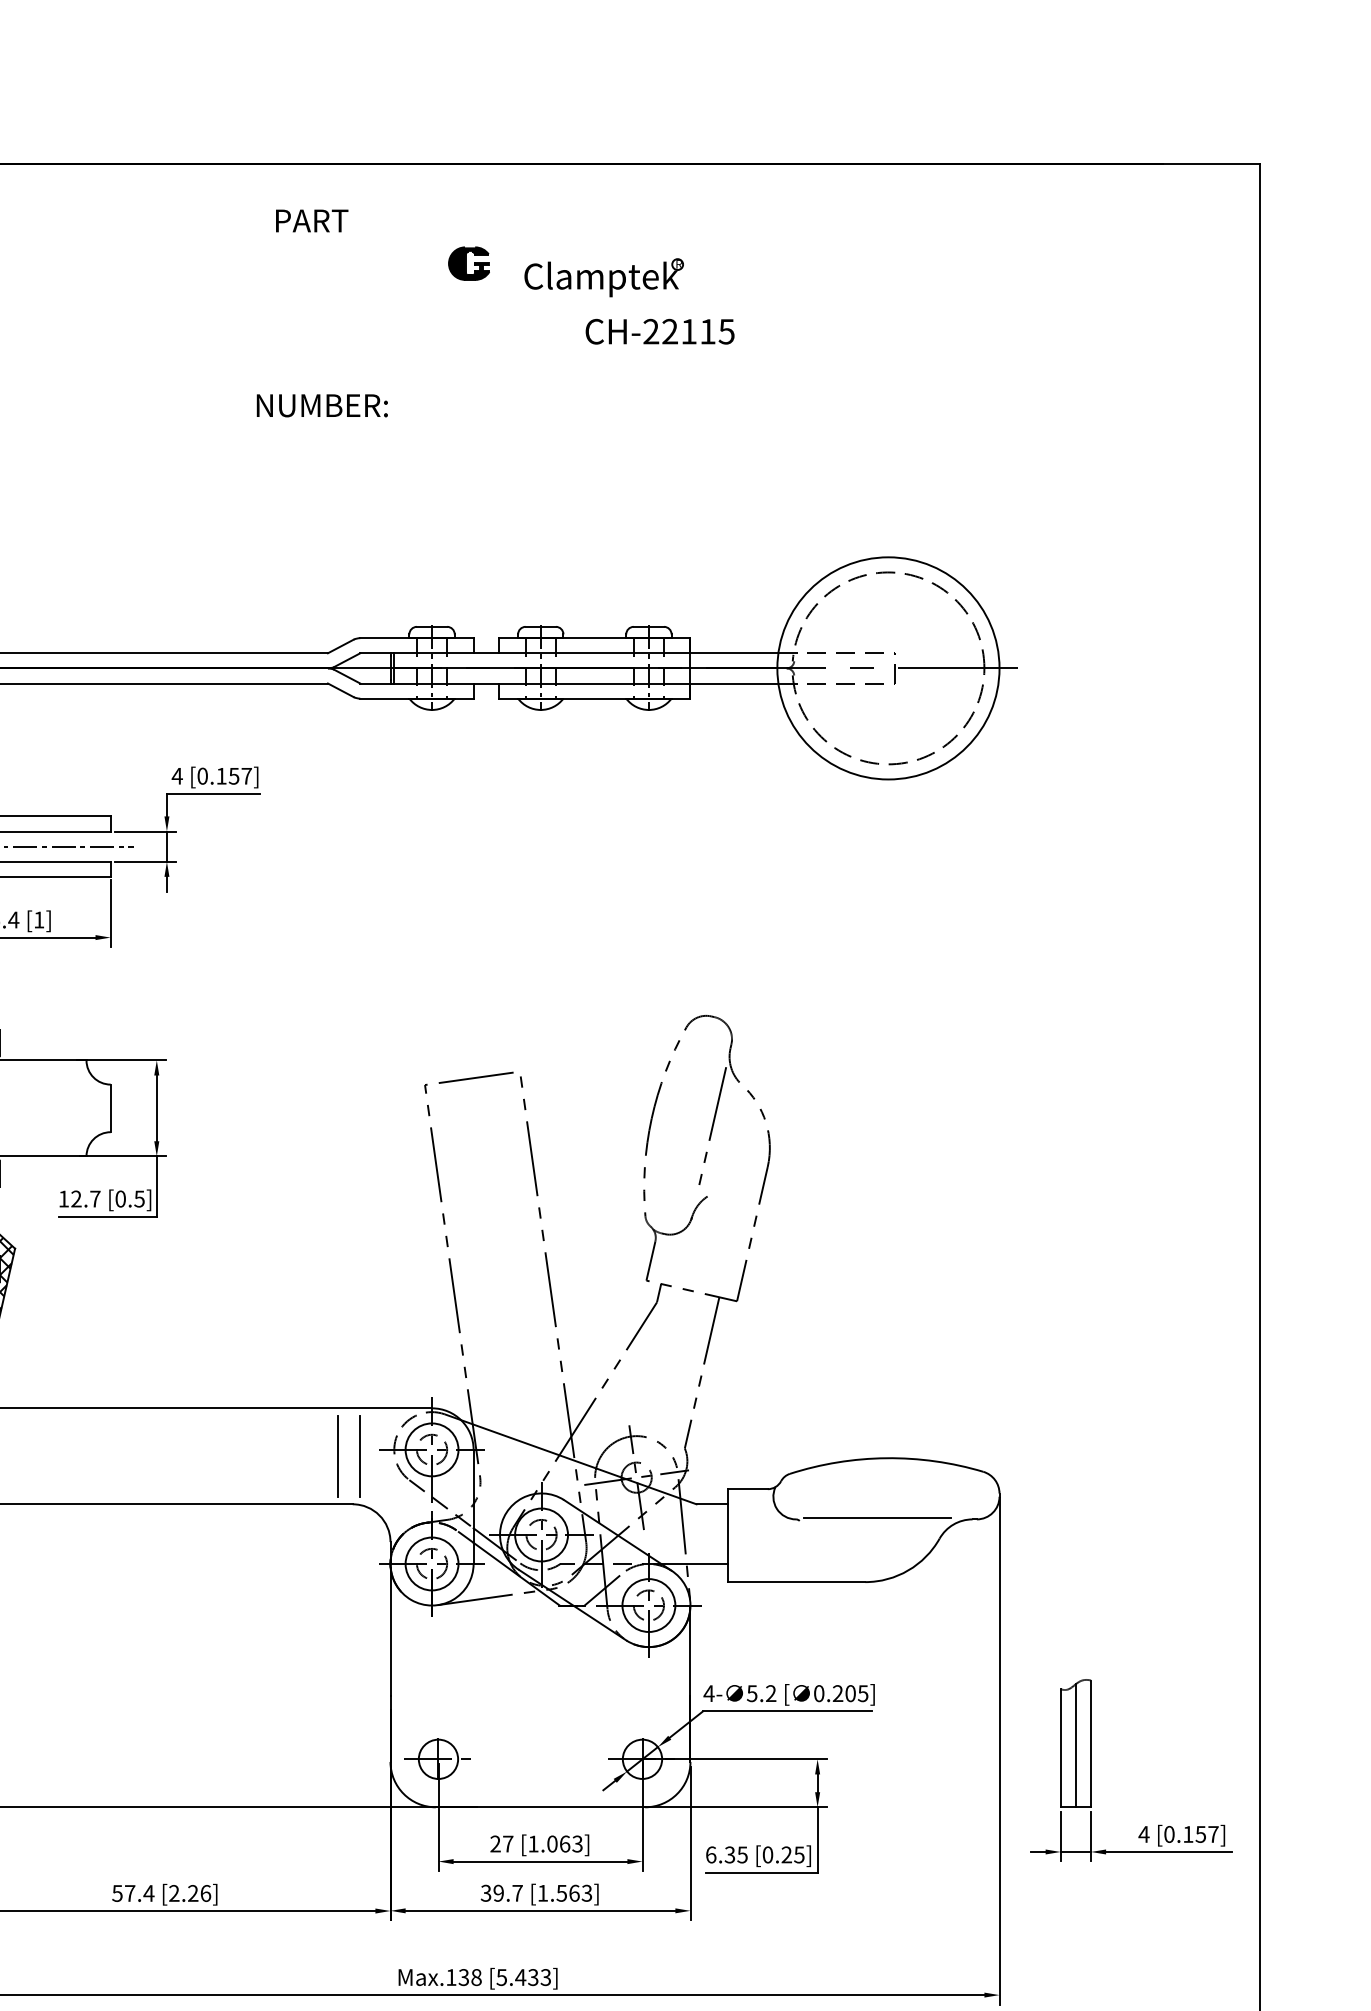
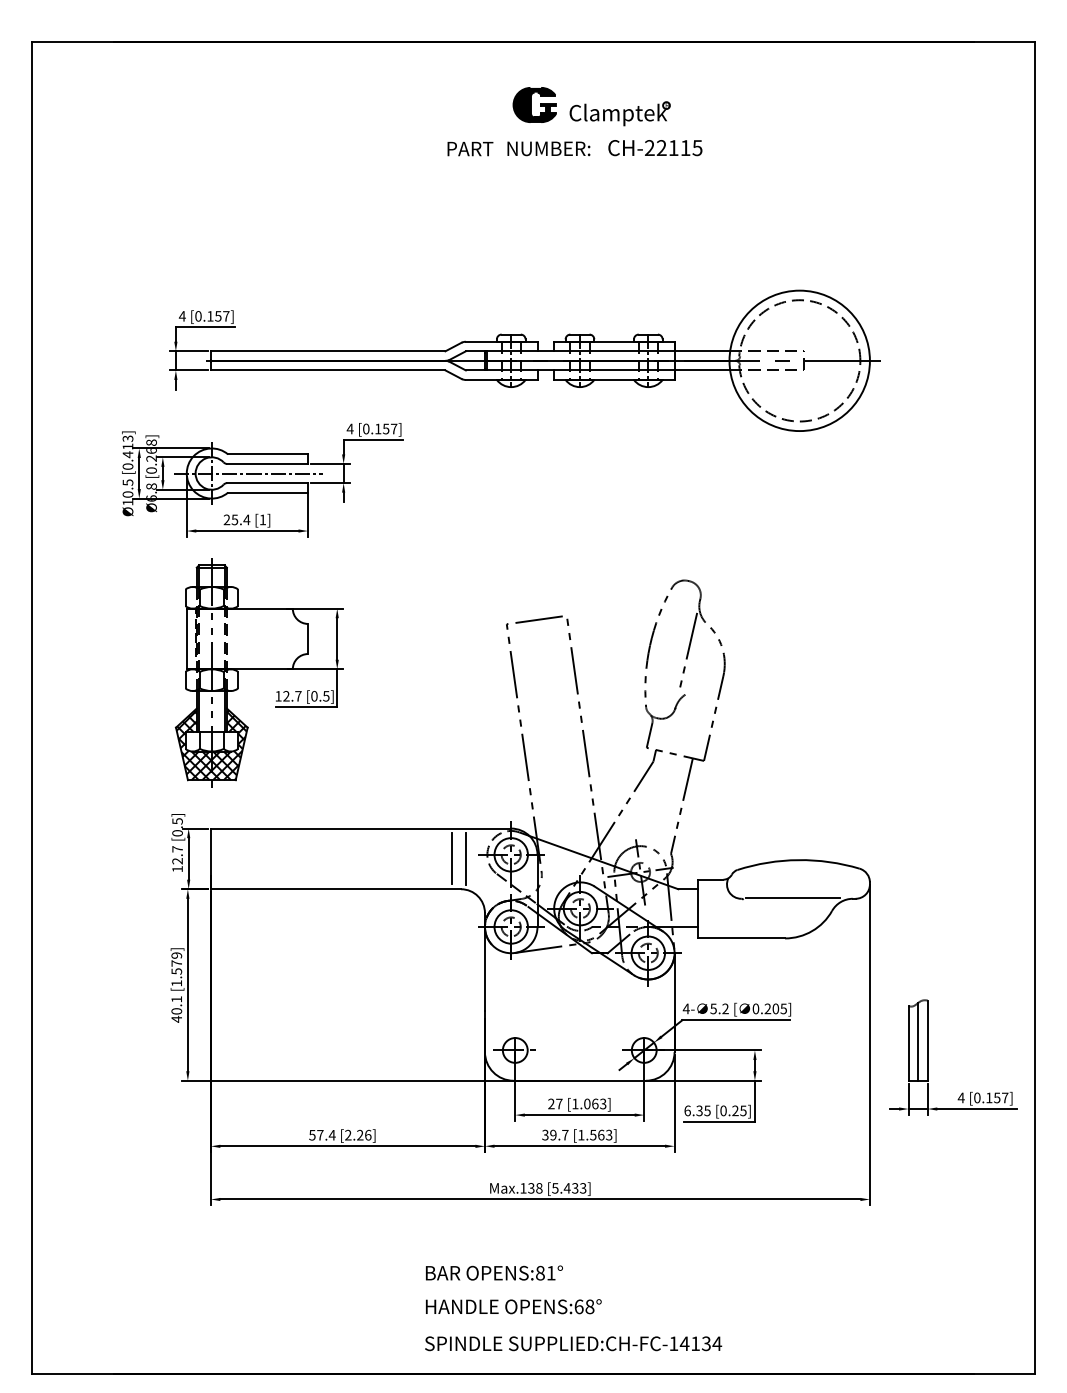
text: (312, 221) -> (470, 149), moved
part: (468, 262) -> (534, 104), size x1.67
text: (321, 405) -> (548, 148), moved

